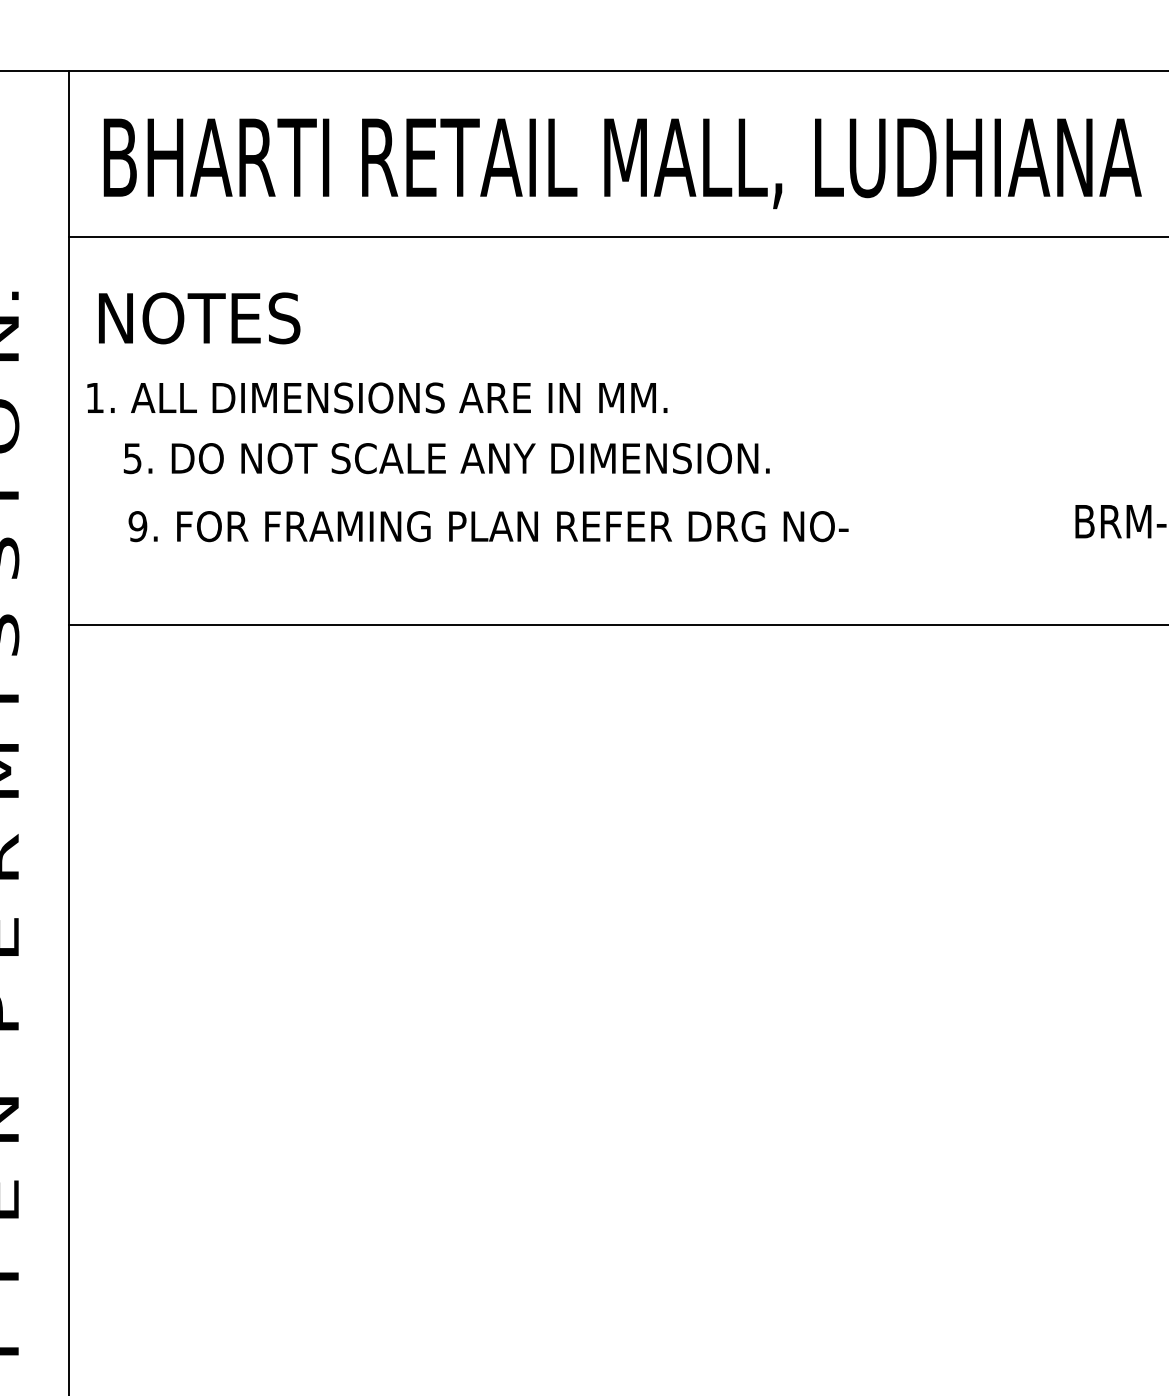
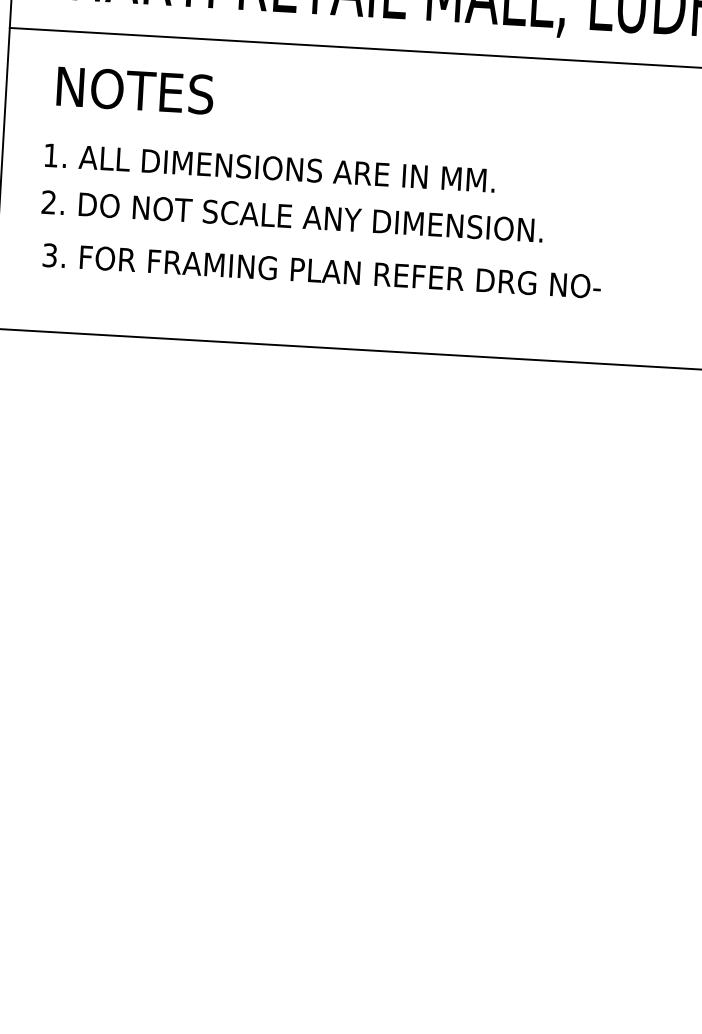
text: (199, 318) -> (135, 90), moved
text: (377, 397) -> (270, 167), moved
text: (132, 458) -> (48, 202), 5. -> 2.
text: (137, 526) -> (49, 255), 9. -> 3.

